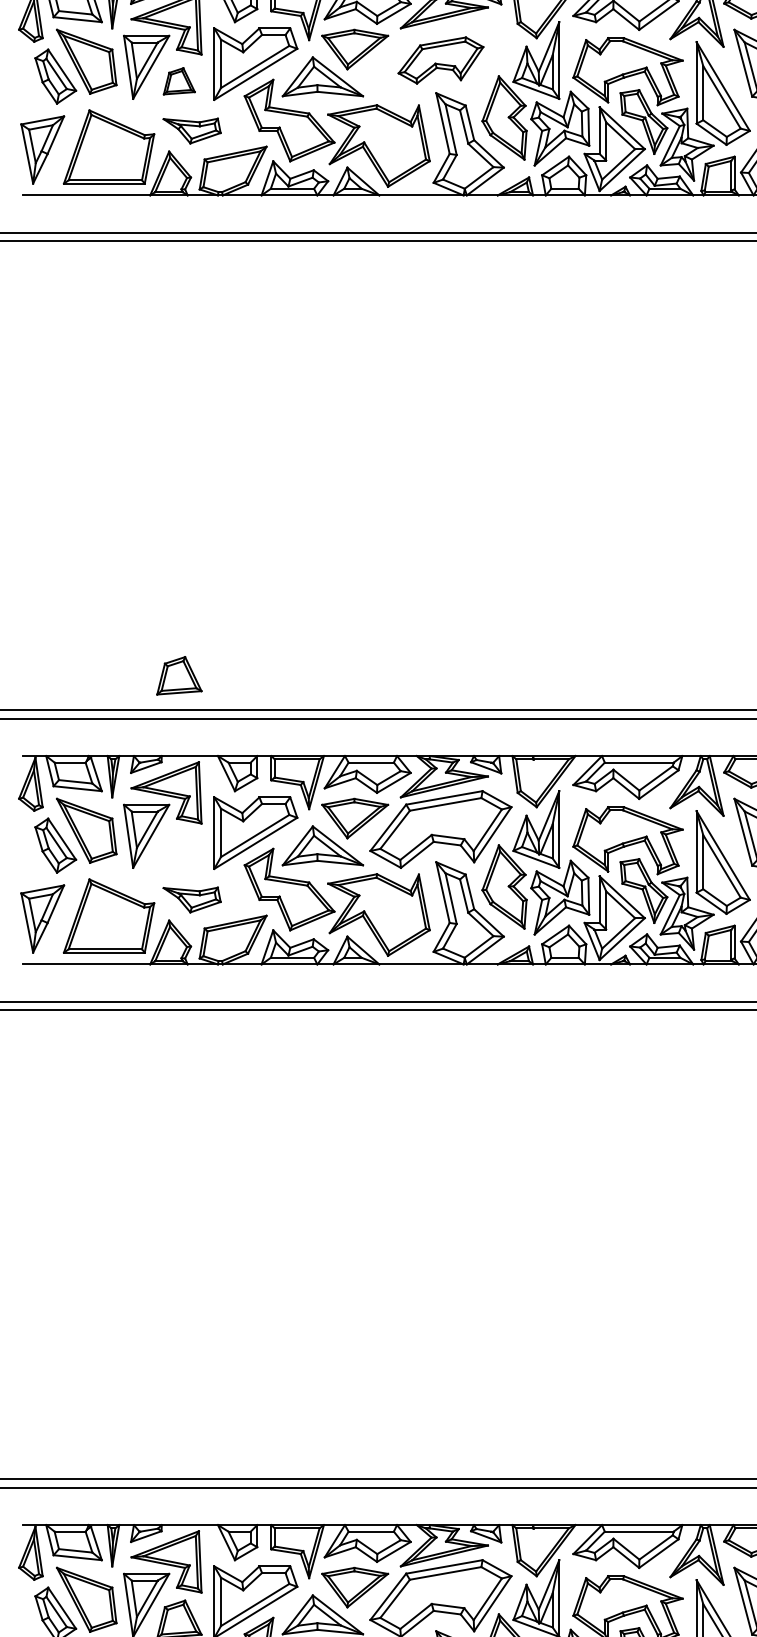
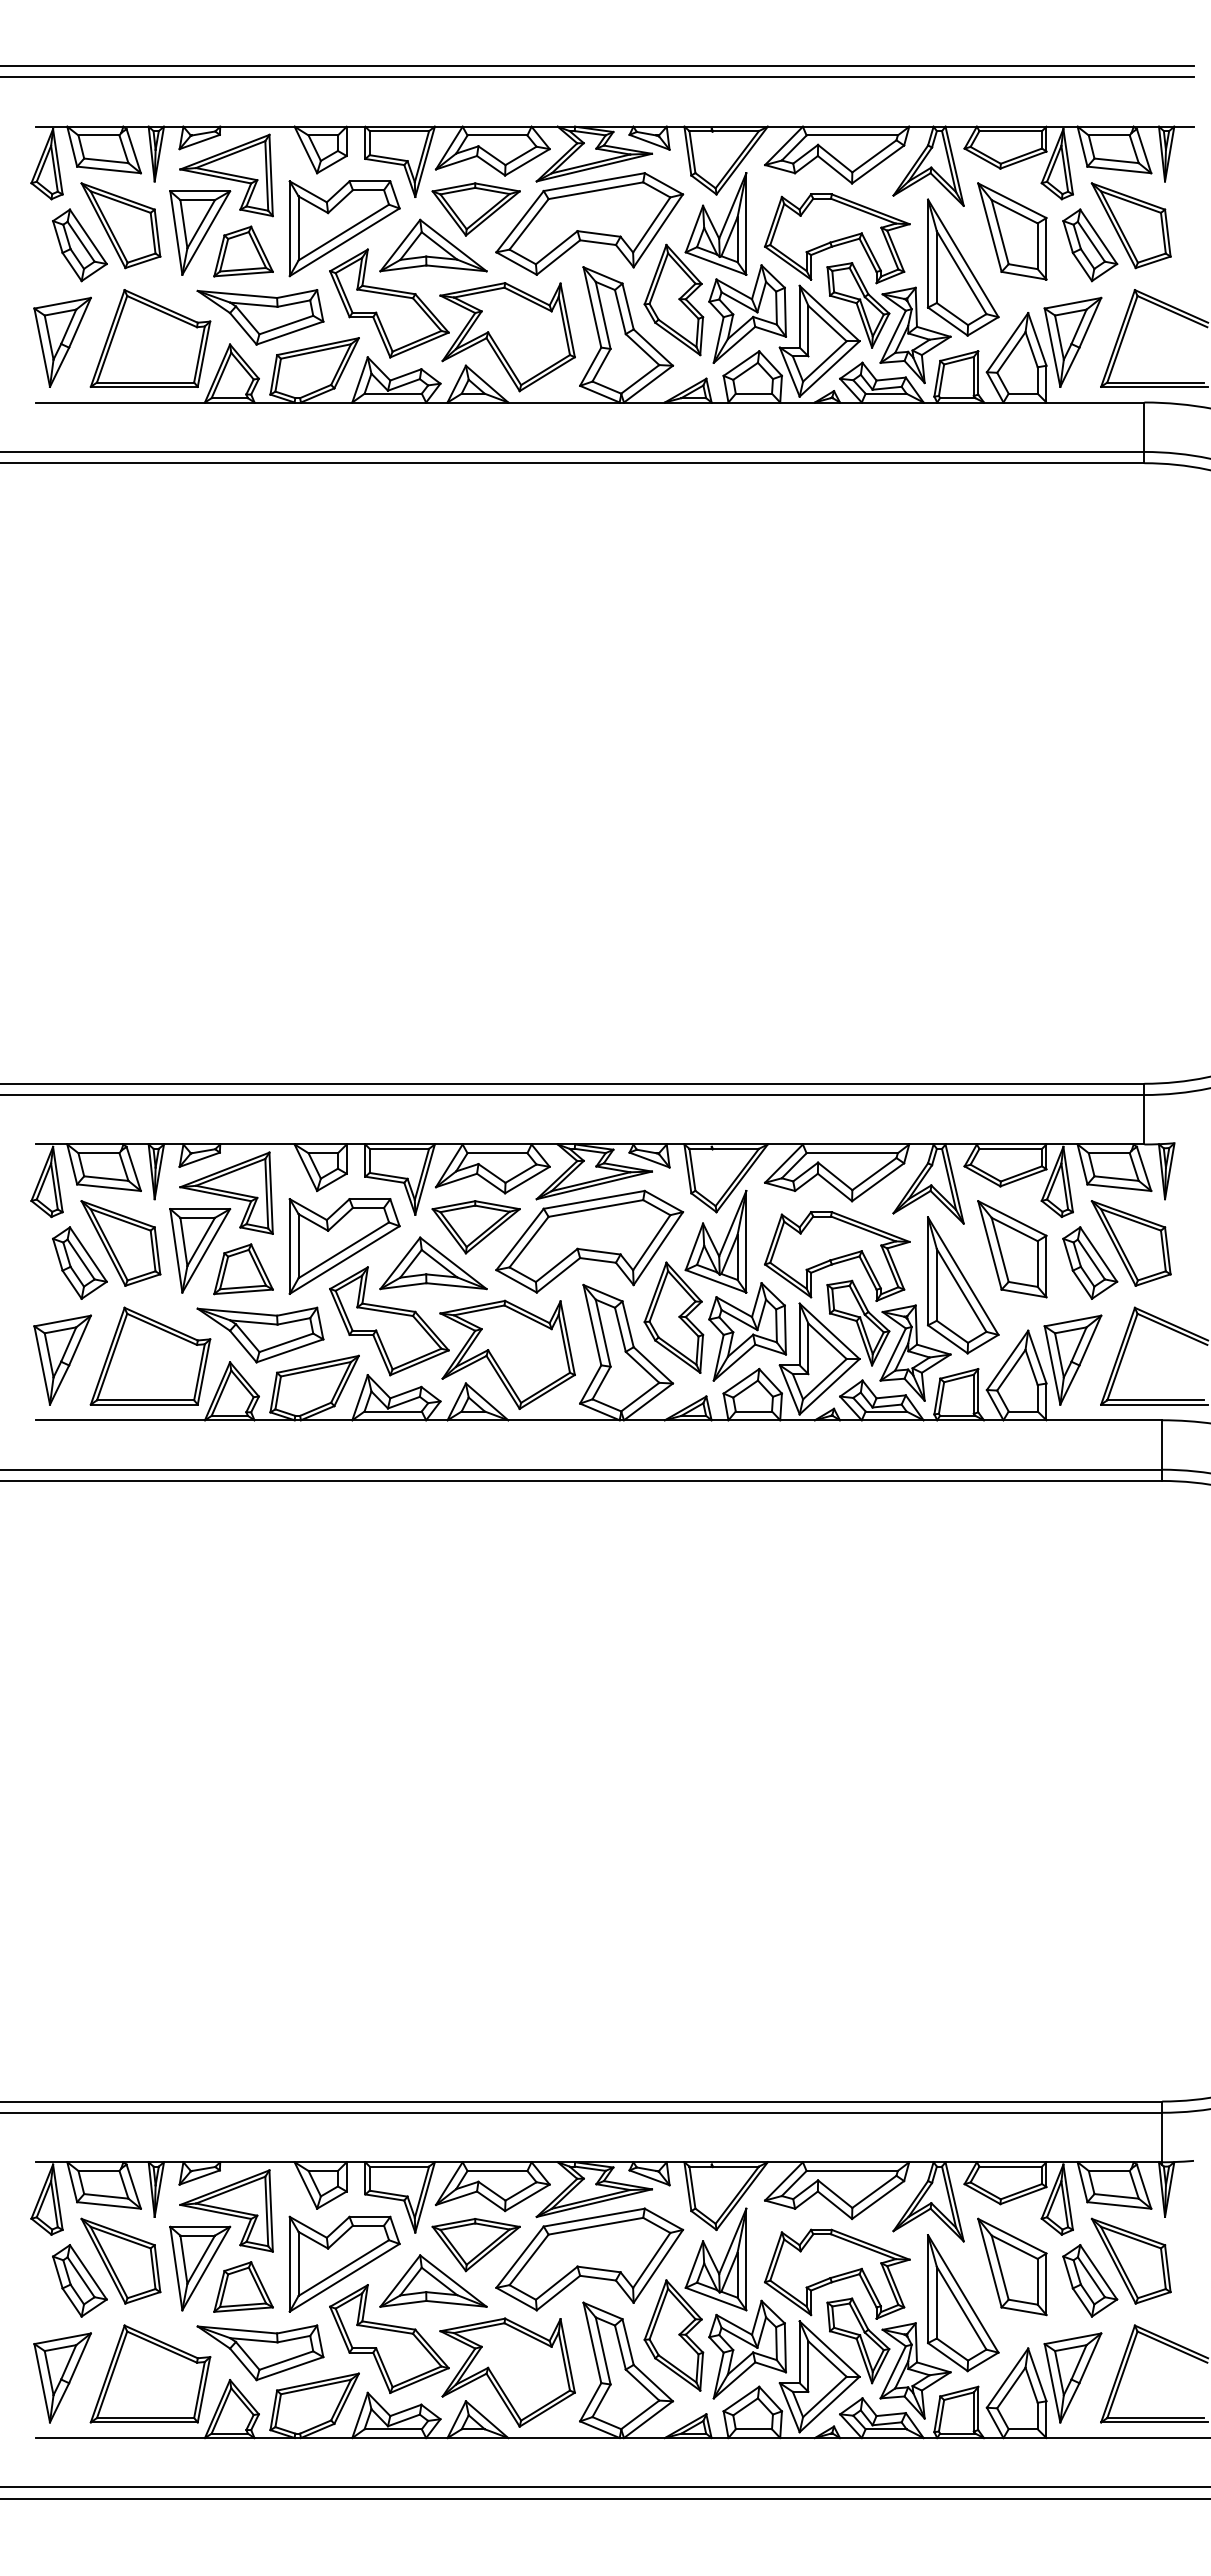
part: (440, 60) -> (589, 223), size x1.67
part: (179, 81) -> (243, 251), size x1.43
part: (192, 131) -> (260, 317), size x1.67
part: (179, 675) -> (243, 1269), moved
part: (192, 899) -> (260, 1334), size x1.67

